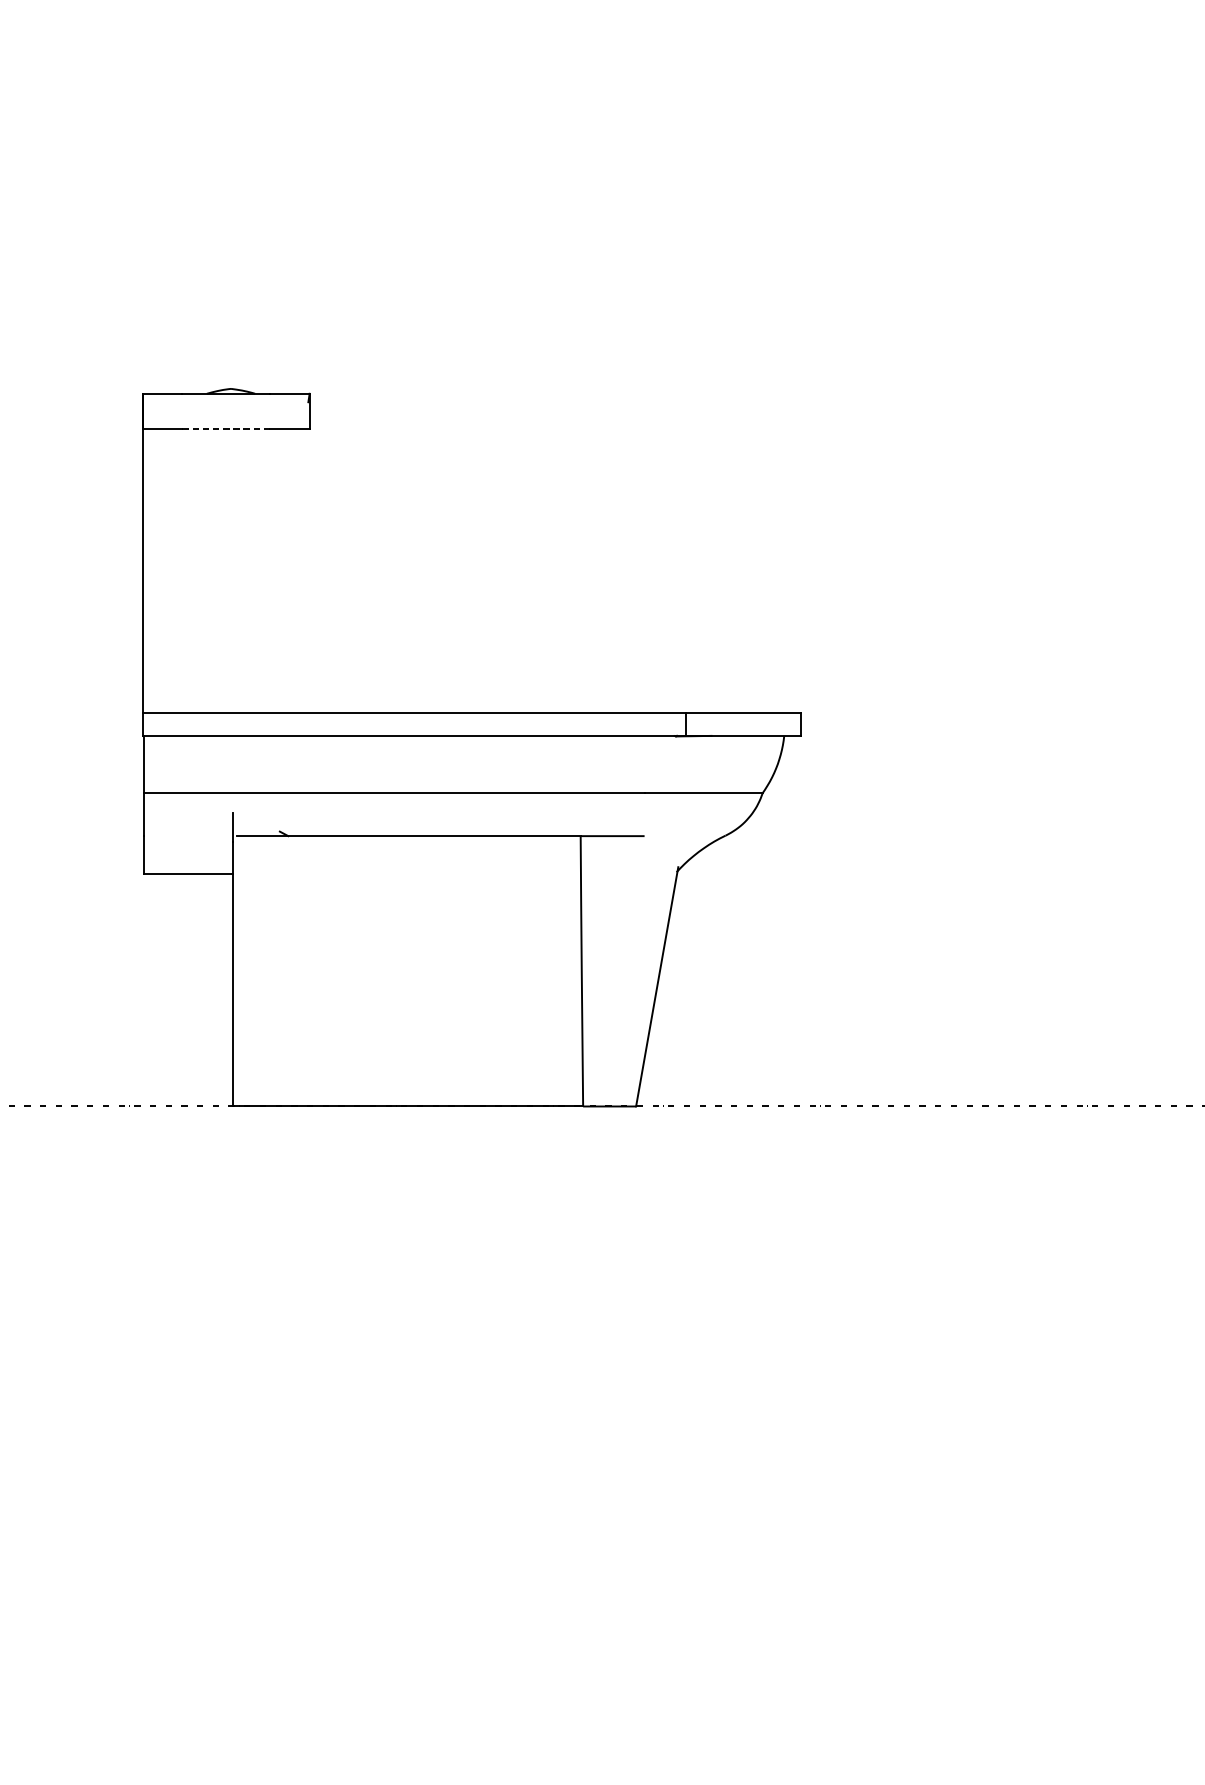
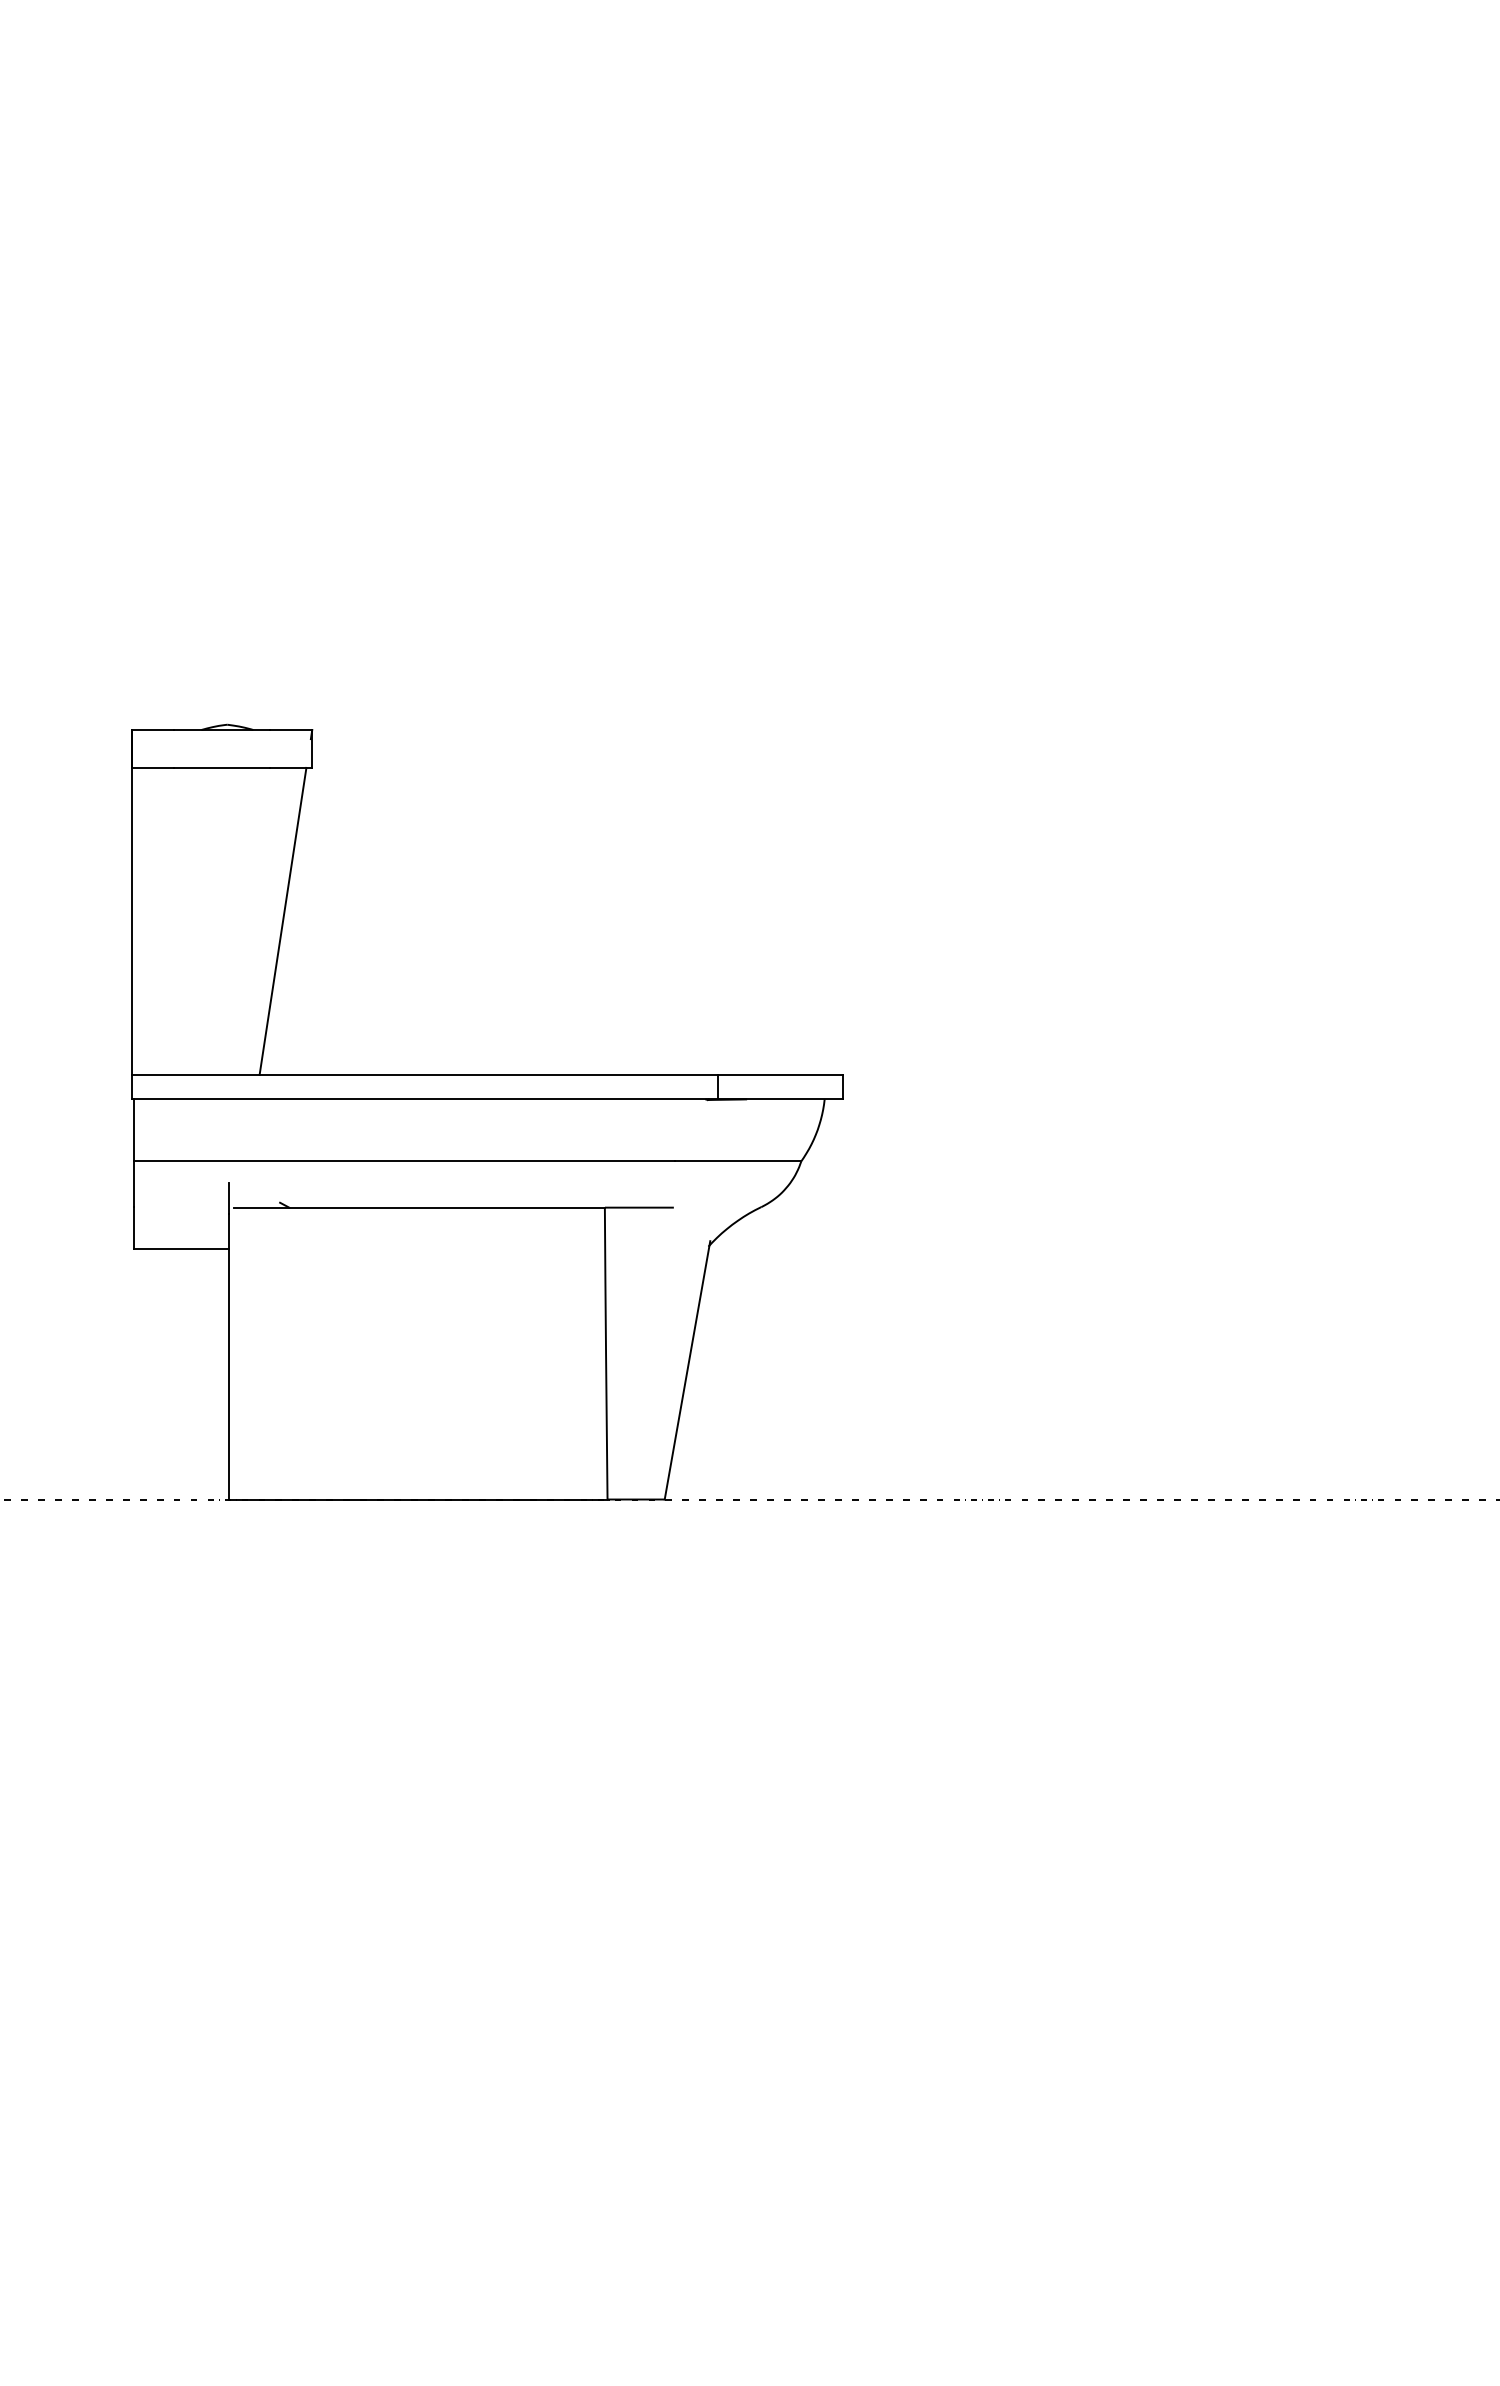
line: (226, 428) -> (222, 767), dashed -> solid
line: (282, 570) -> (282, 920), added

